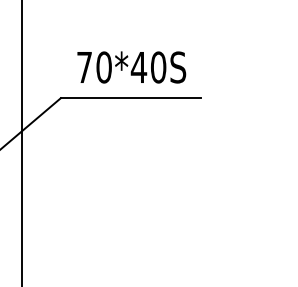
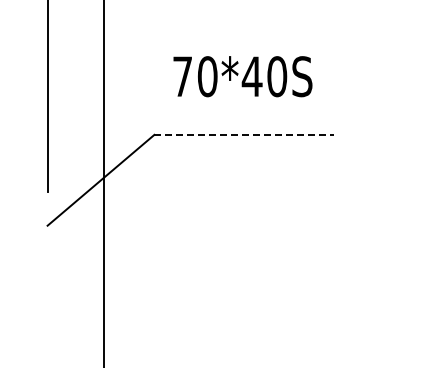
text: (131, 67) -> (242, 76), moved
line: (131, 97) -> (244, 134), solid -> dashed

